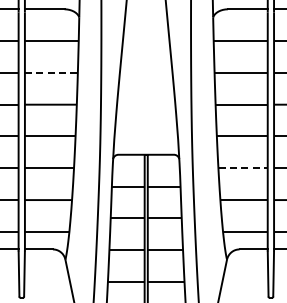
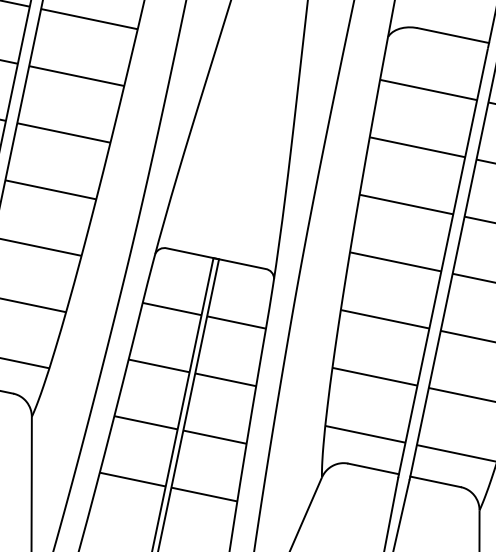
line: (51, 72) -> (77, 75), dashed -> solid
line: (243, 168) -> (385, 319), dashed -> solid

